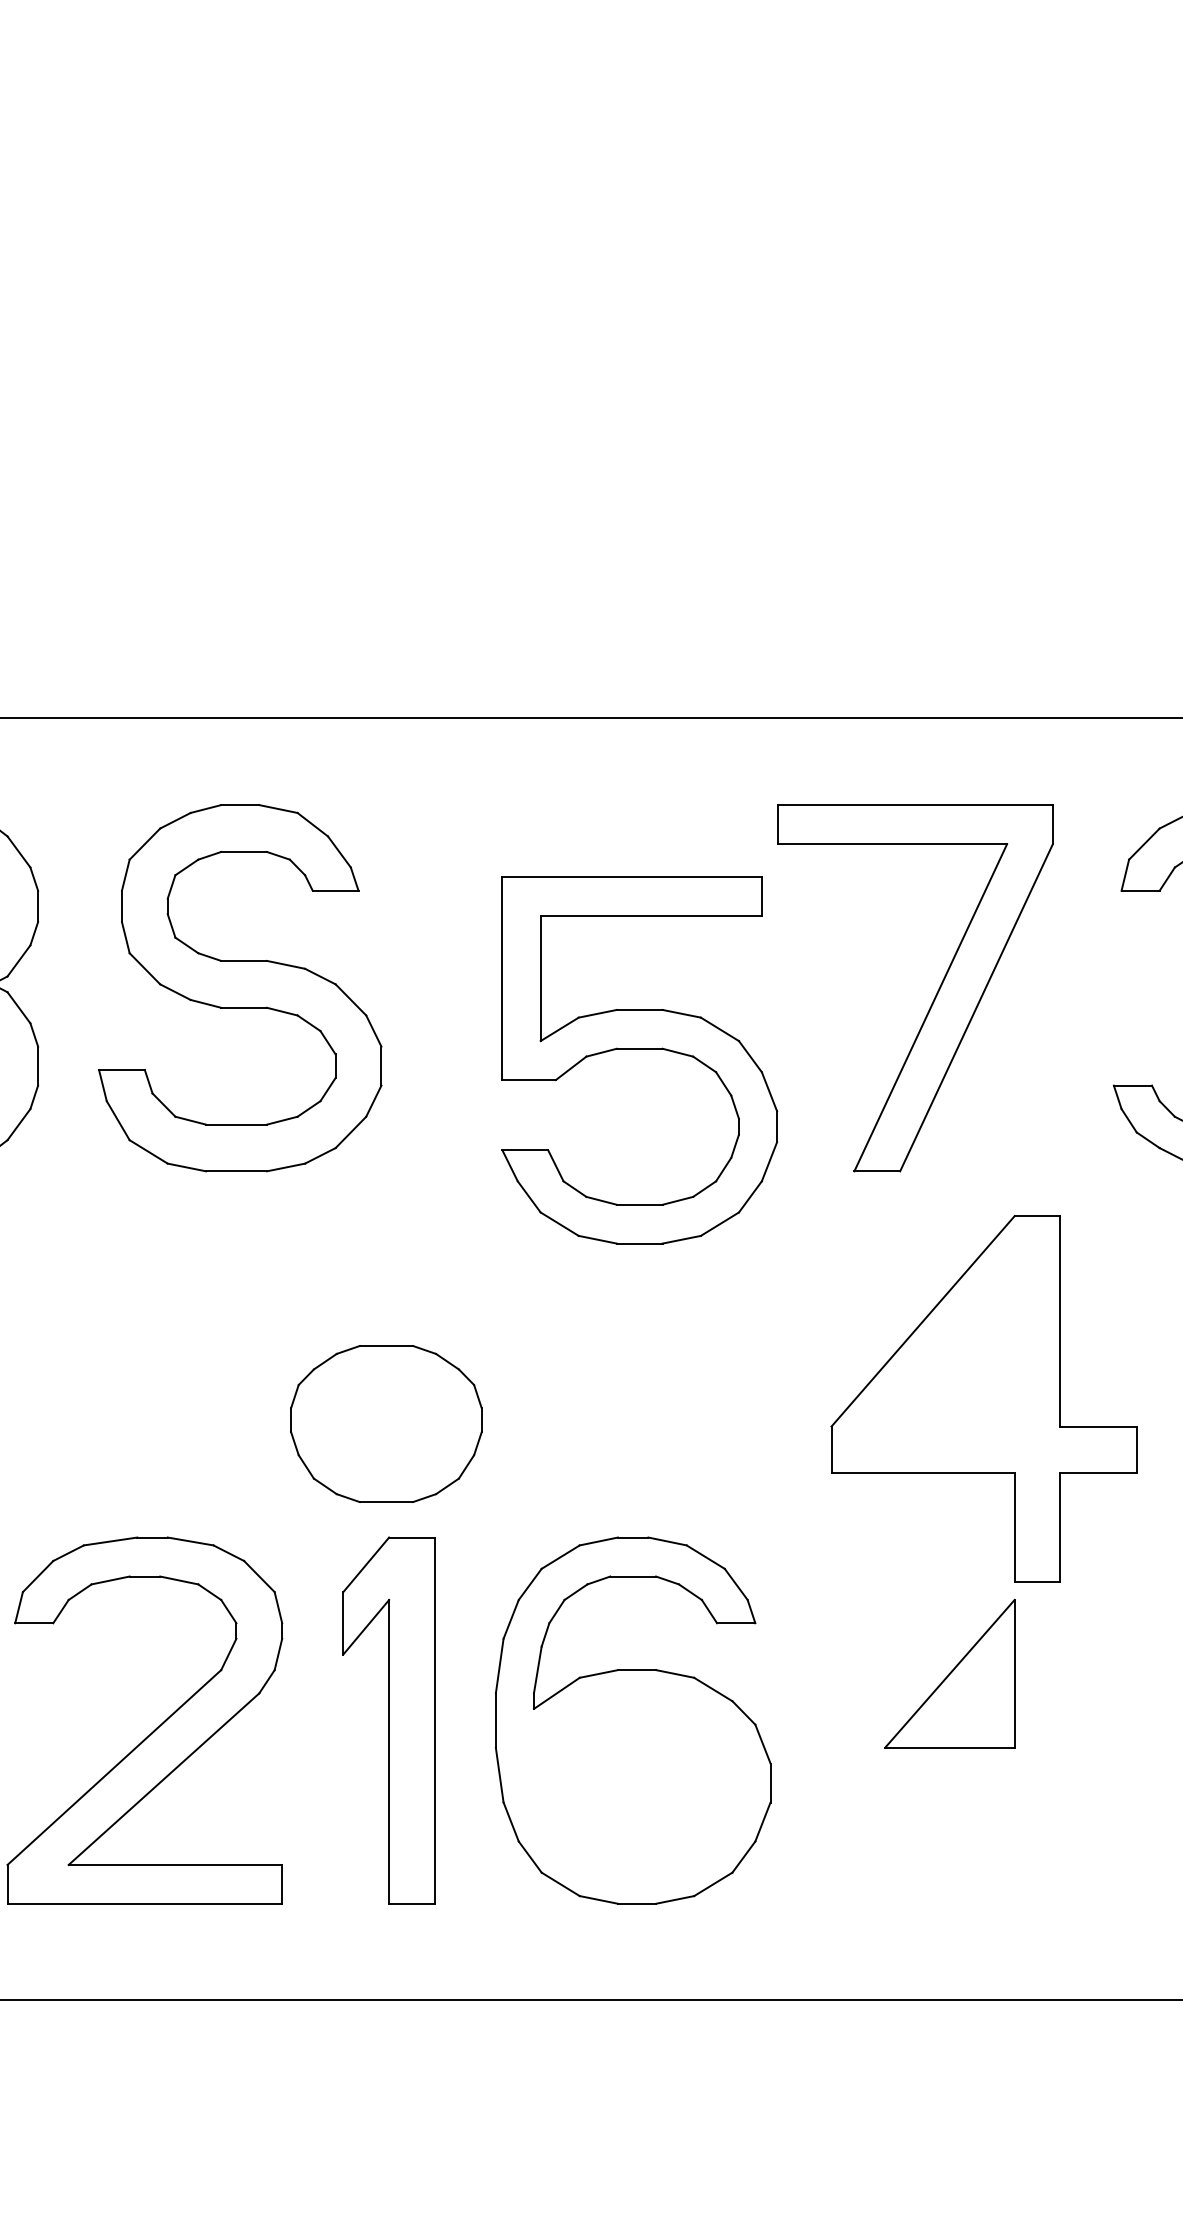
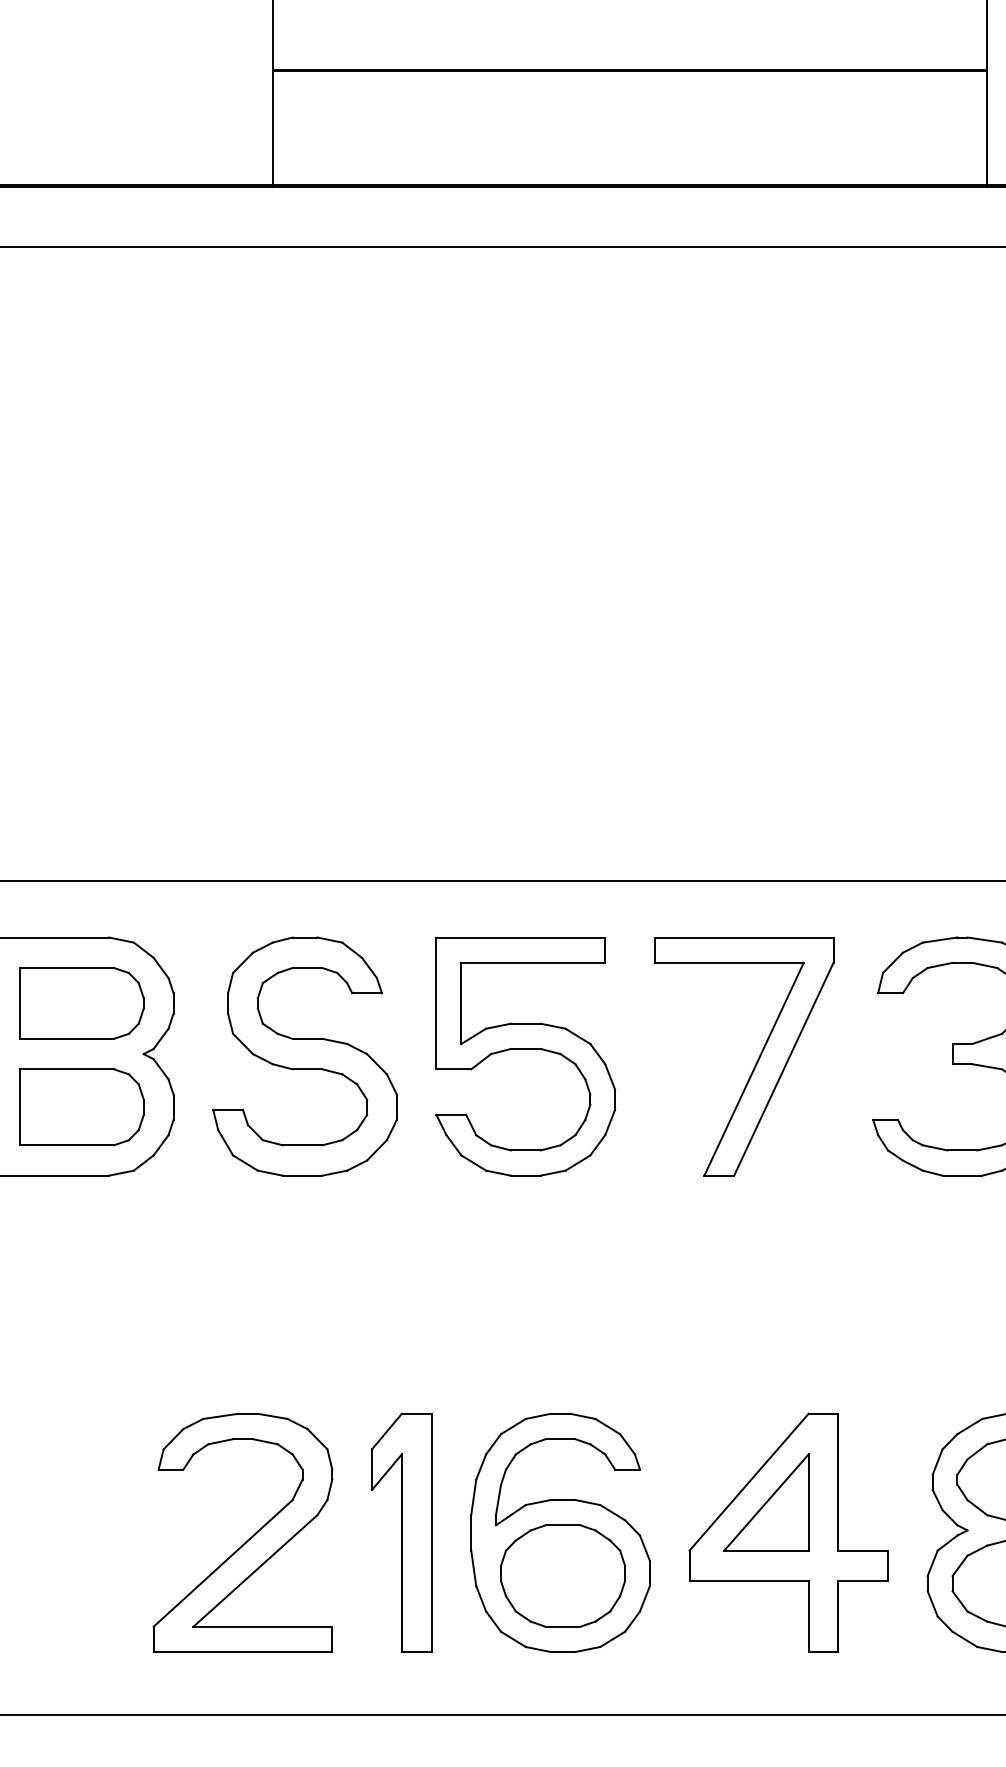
part: (639, 1049) -> (525, 1049), moved
part: (983, 1398) -> (788, 1532), moved
part: (387, 1423) -> (563, 1575), moved

